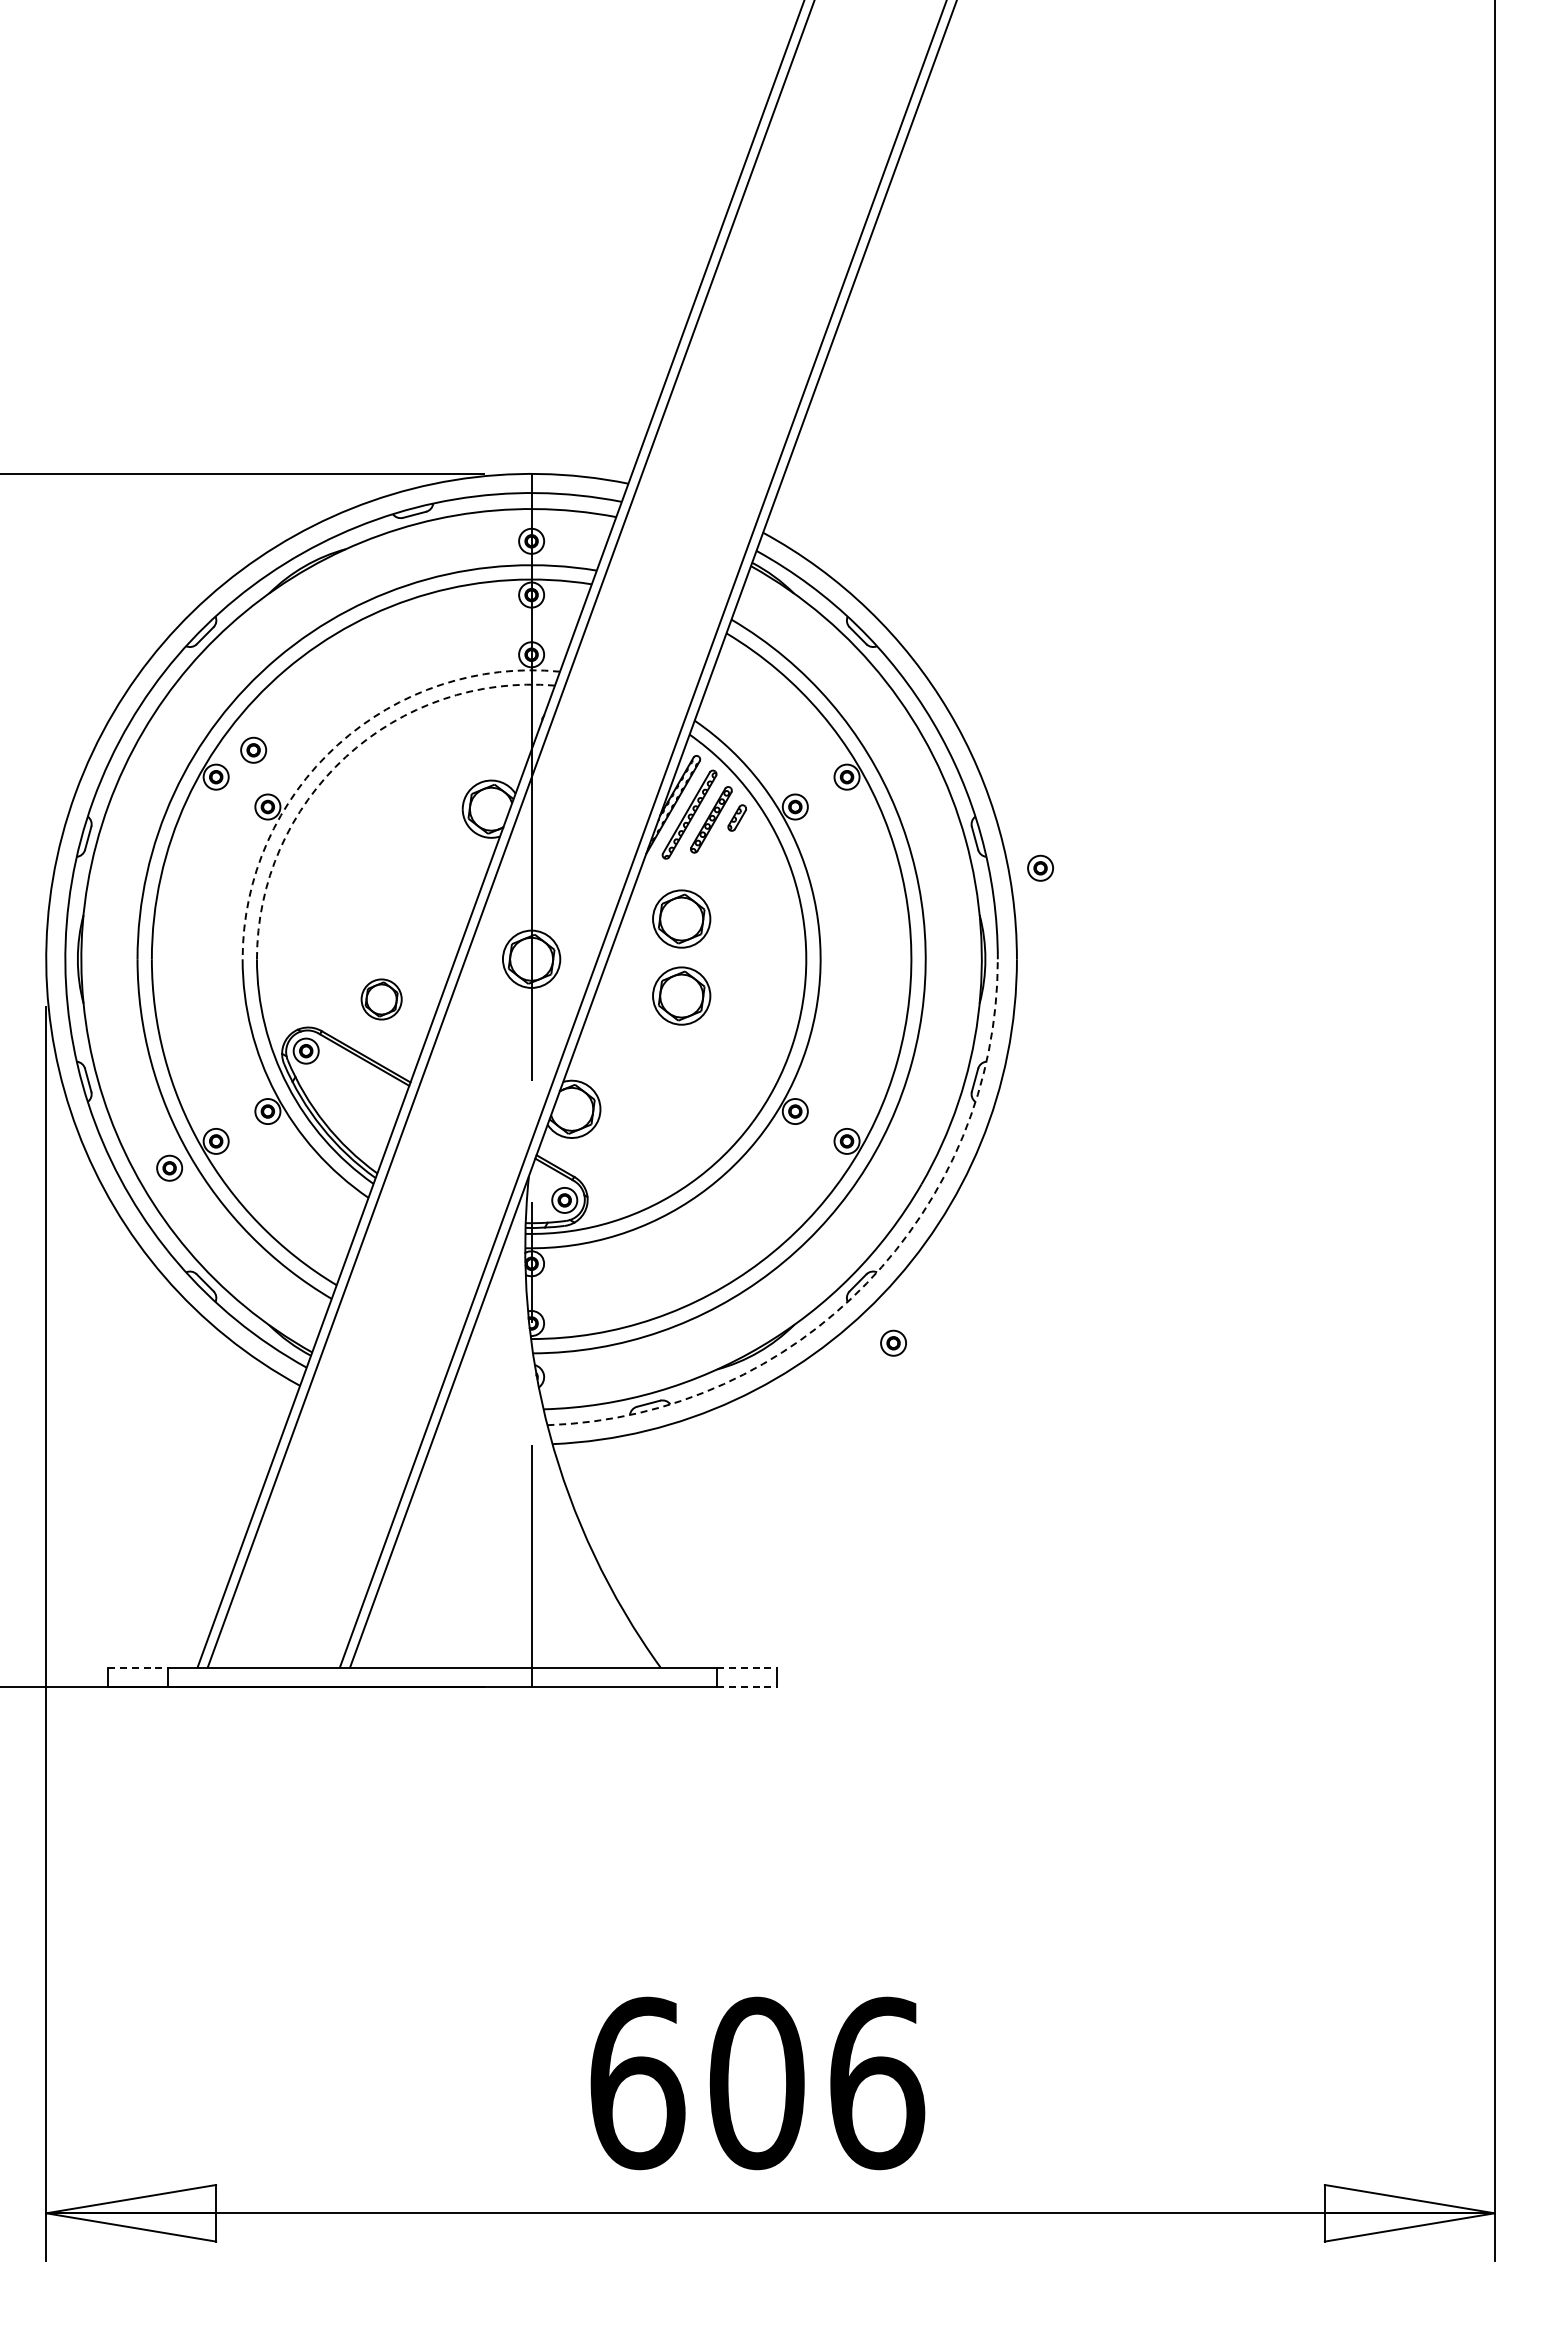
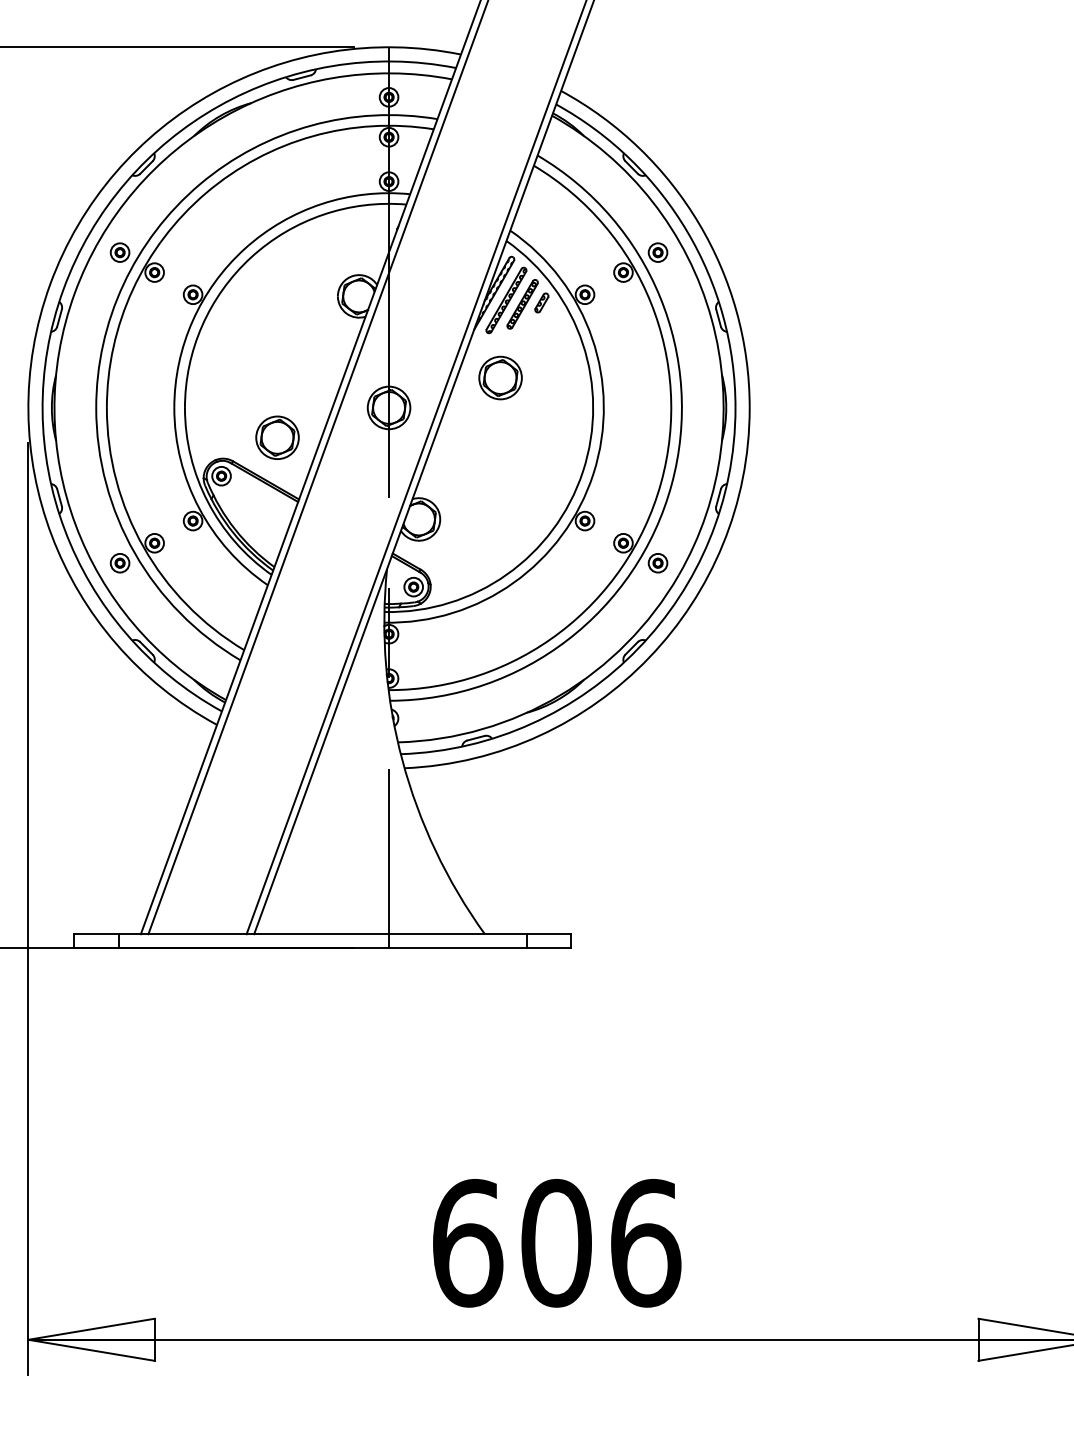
arc: (337, 745) -> (244, 249), dashed -> solid
part: (253, 749) -> (119, 252), moved
arc: (345, 756) -> (250, 257), dashed -> solid
part: (1040, 867) -> (657, 252), moved
part: (681, 995) -> (500, 434), removed
part: (381, 999) -> (277, 437), size x1.43
arc: (866, 1283) -> (637, 648), dashed -> solid
part: (893, 1342) -> (657, 562), moved
line: (138, 1667) -> (96, 934), dashed -> solid
line: (747, 1667) -> (549, 934), dashed -> solid
line: (747, 1686) -> (549, 948), dashed -> solid

